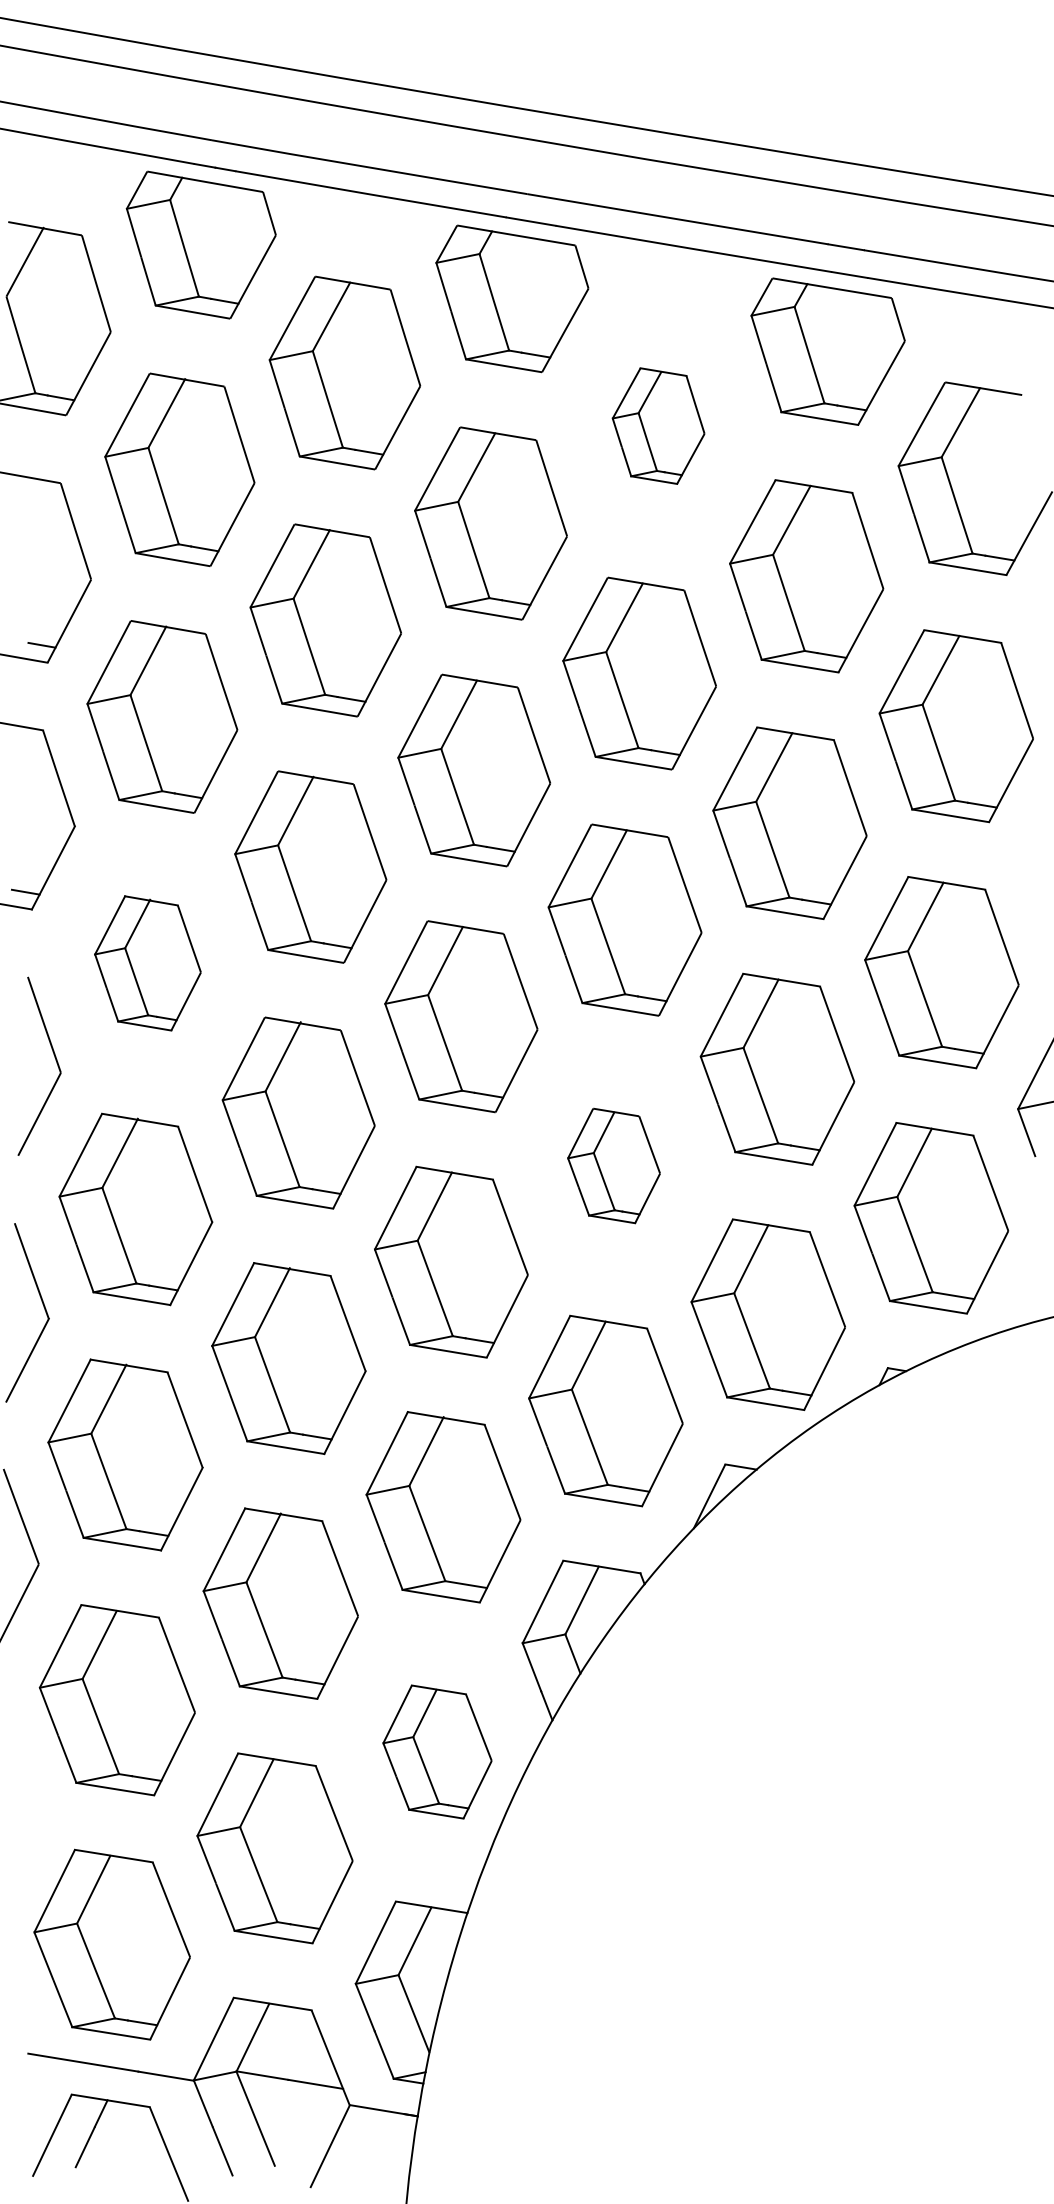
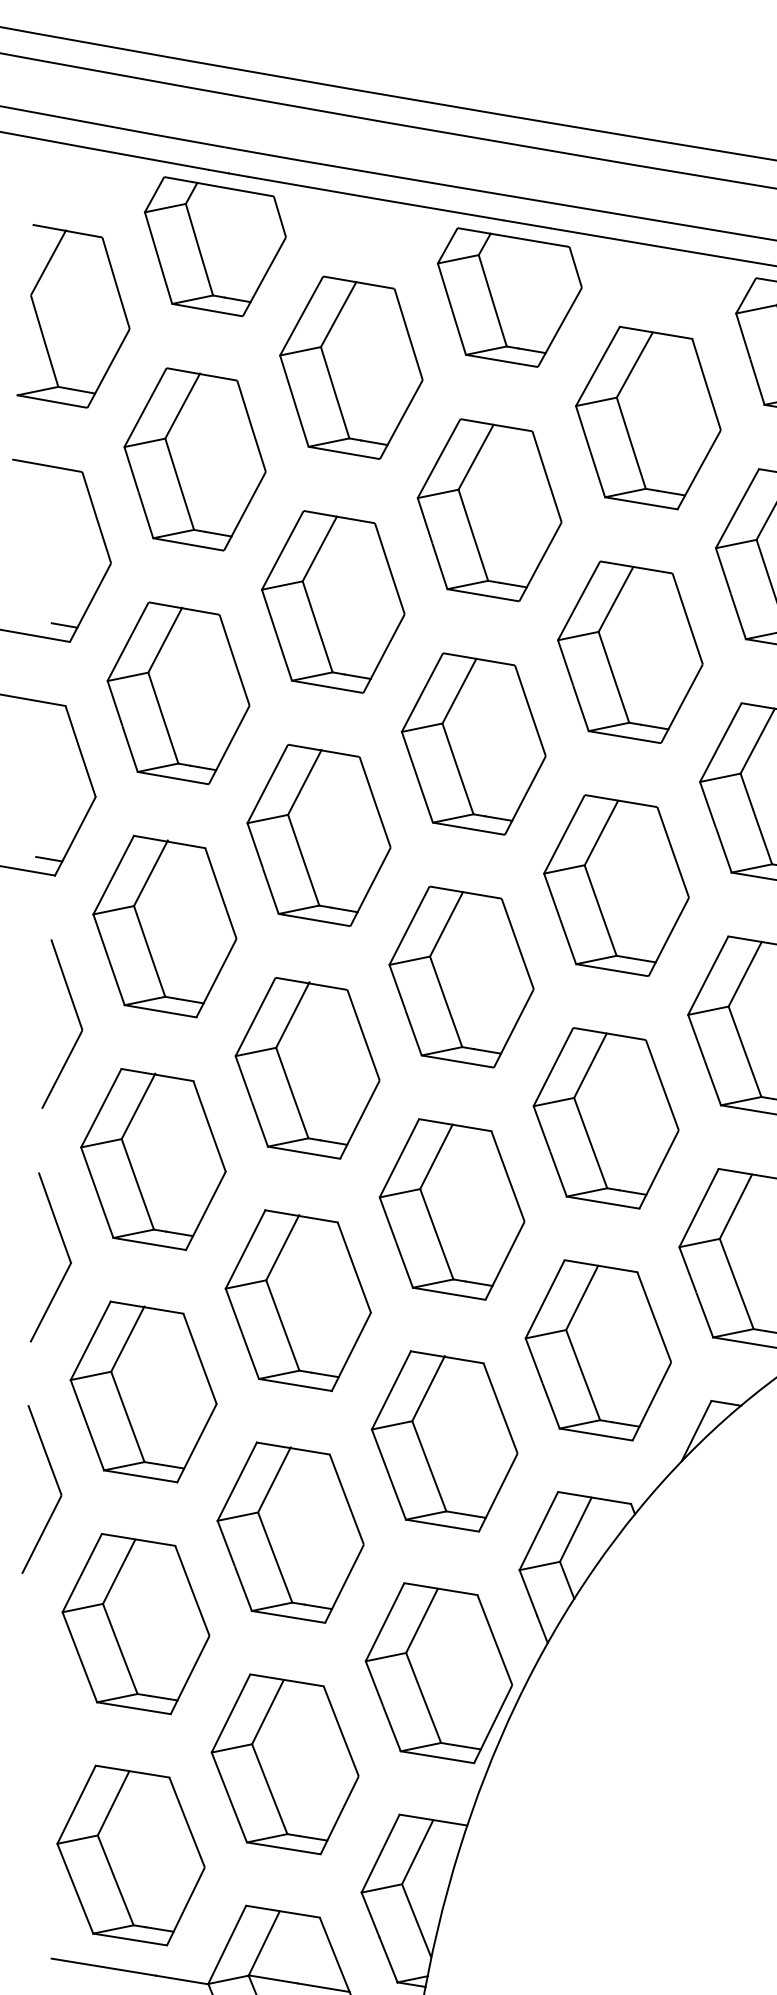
part: (658, 425) -> (648, 417), size x1.67
part: (147, 963) -> (164, 926), size x1.43
part: (613, 1165) -> (605, 1117), size x1.67
part: (437, 1751) -> (438, 1672), size x1.43

